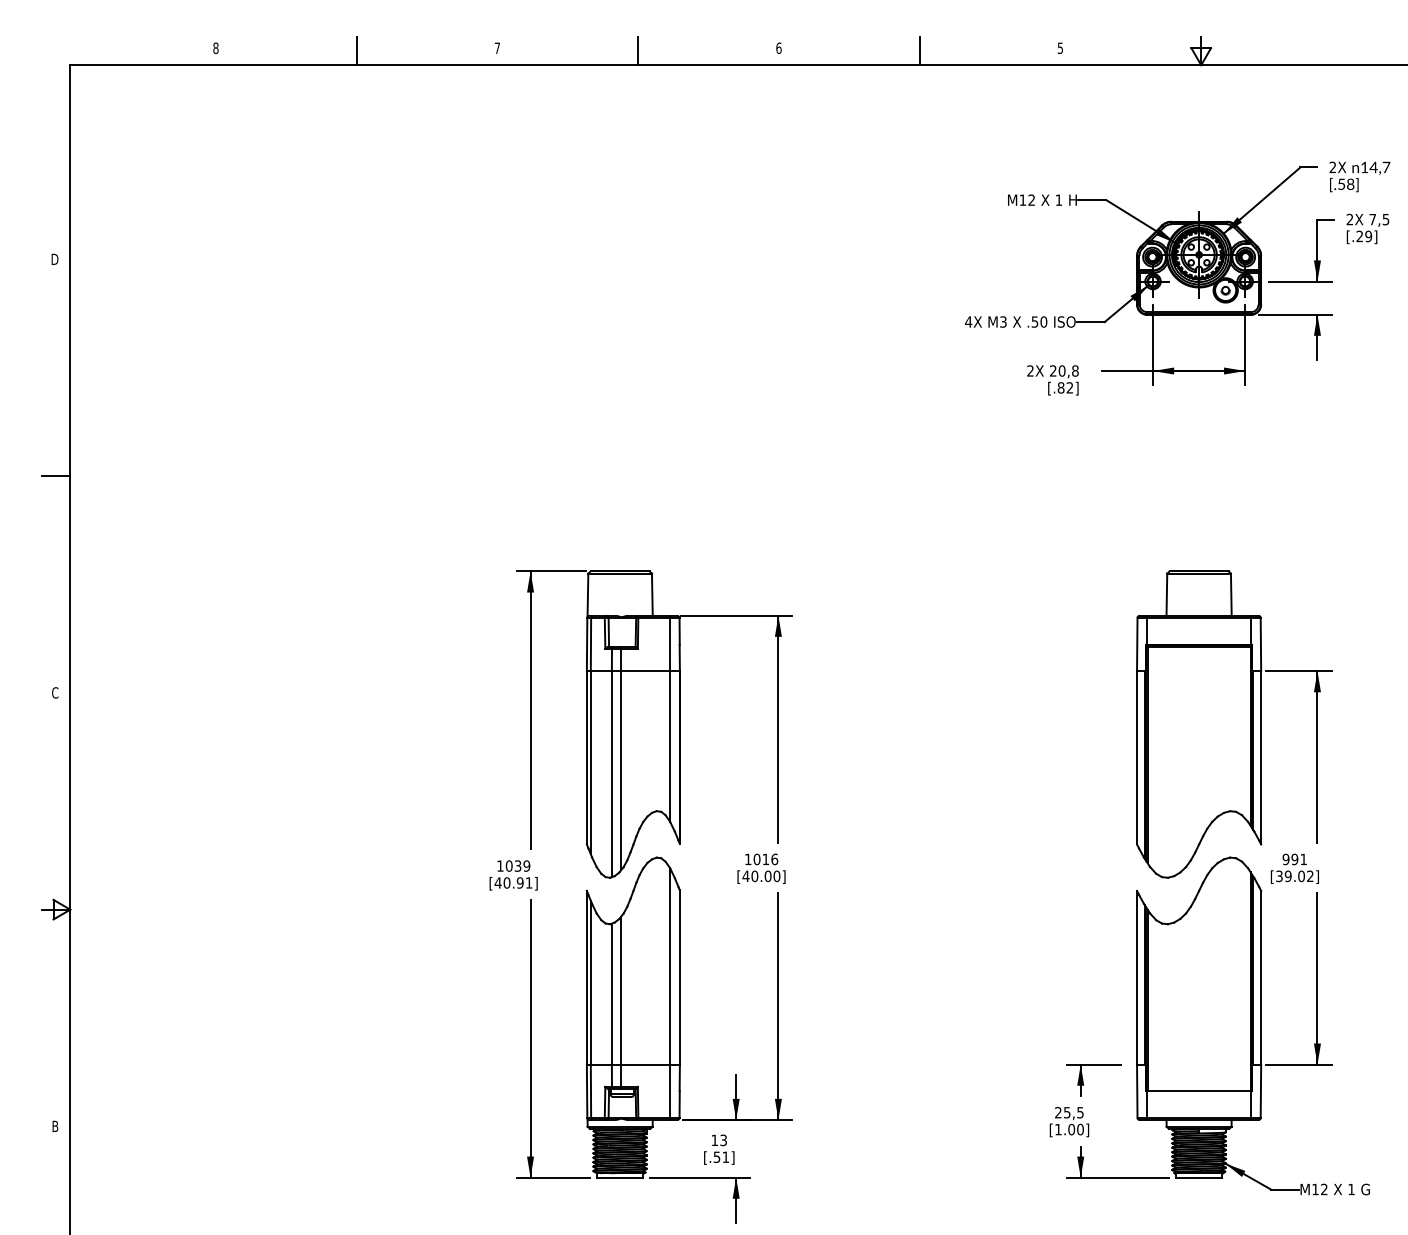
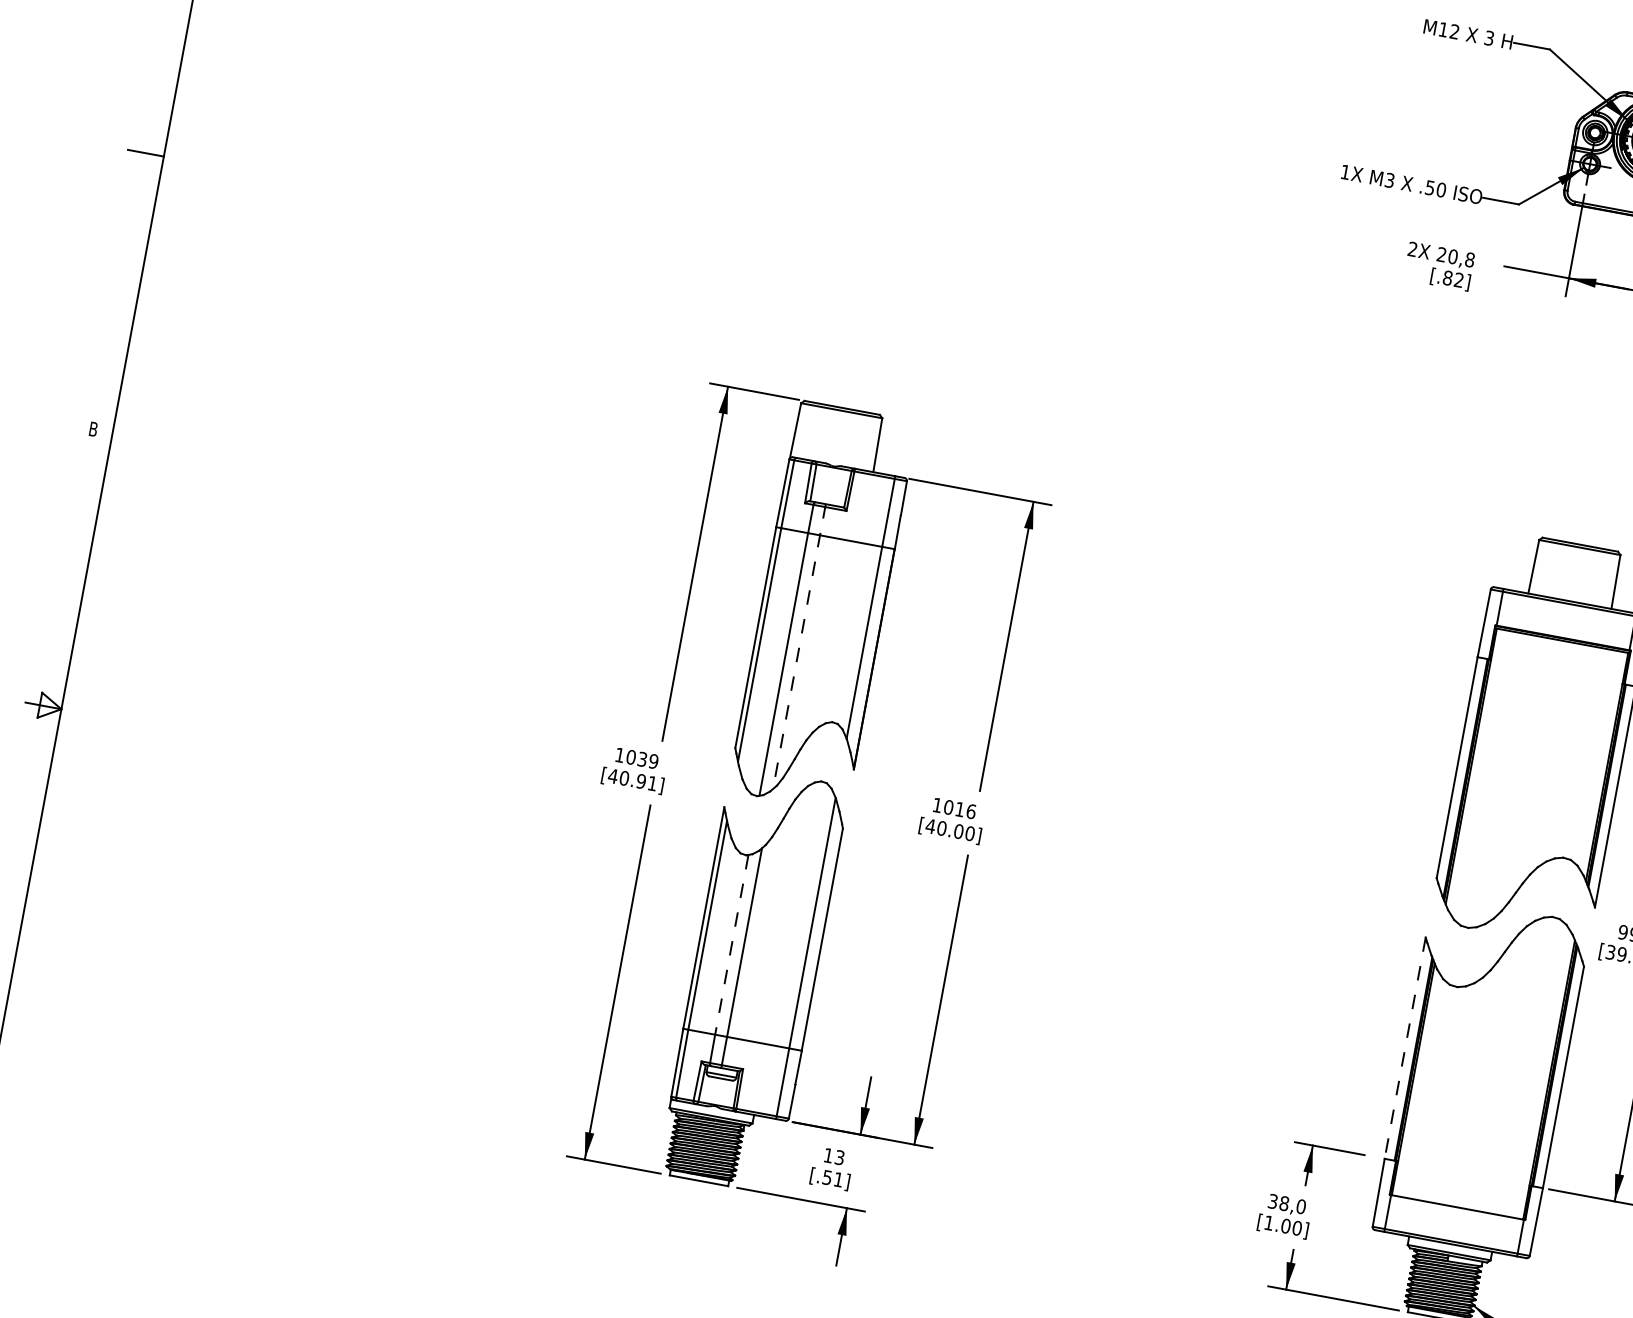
text: (1058, 199) -> (1488, 37), 1 -> 3
text: (968, 321) -> (1345, 171), 4X -> 1X
text: (55, 692) -> (93, 428), C -> B
line: (621, 758) -> (799, 646), solid -> dashed
line: (1137, 977) -> (1405, 1047), solid -> dashed
line: (611, 994) -> (731, 945), solid -> dashed
text: (1069, 1112) -> (1287, 1203), 25,5 -> 38,0

